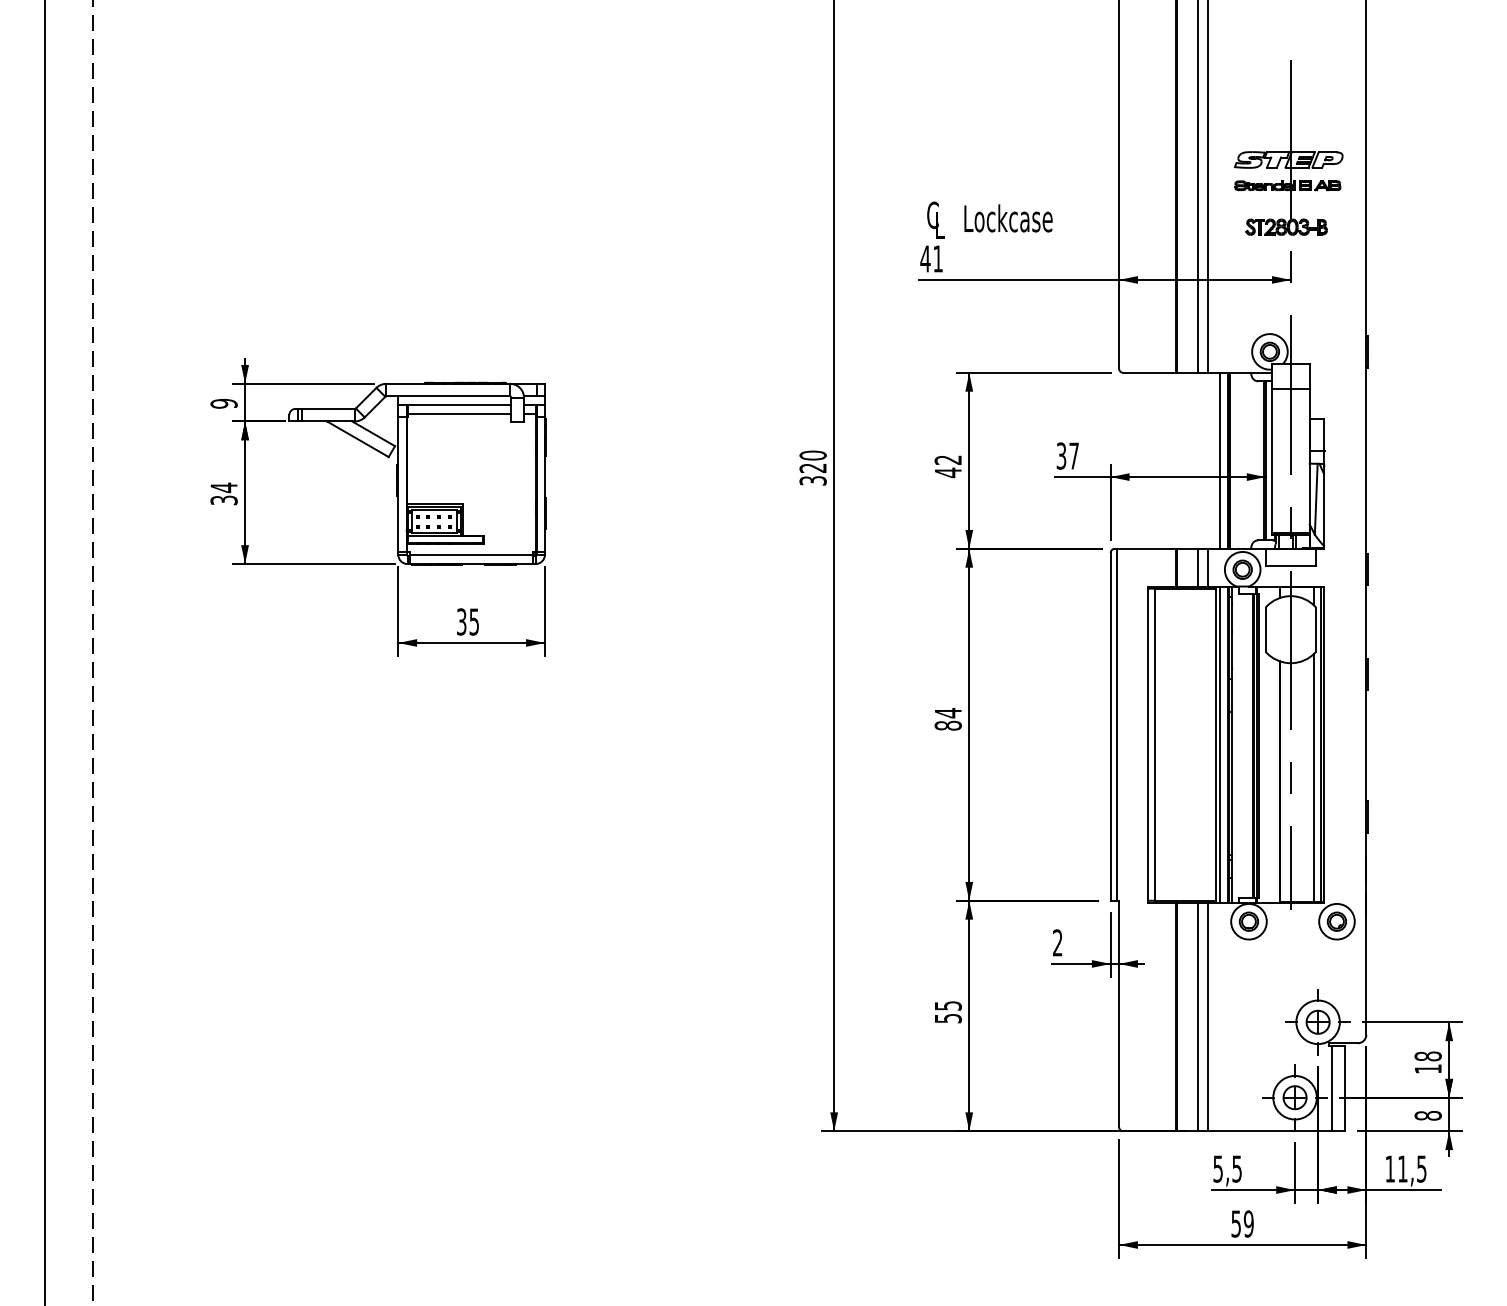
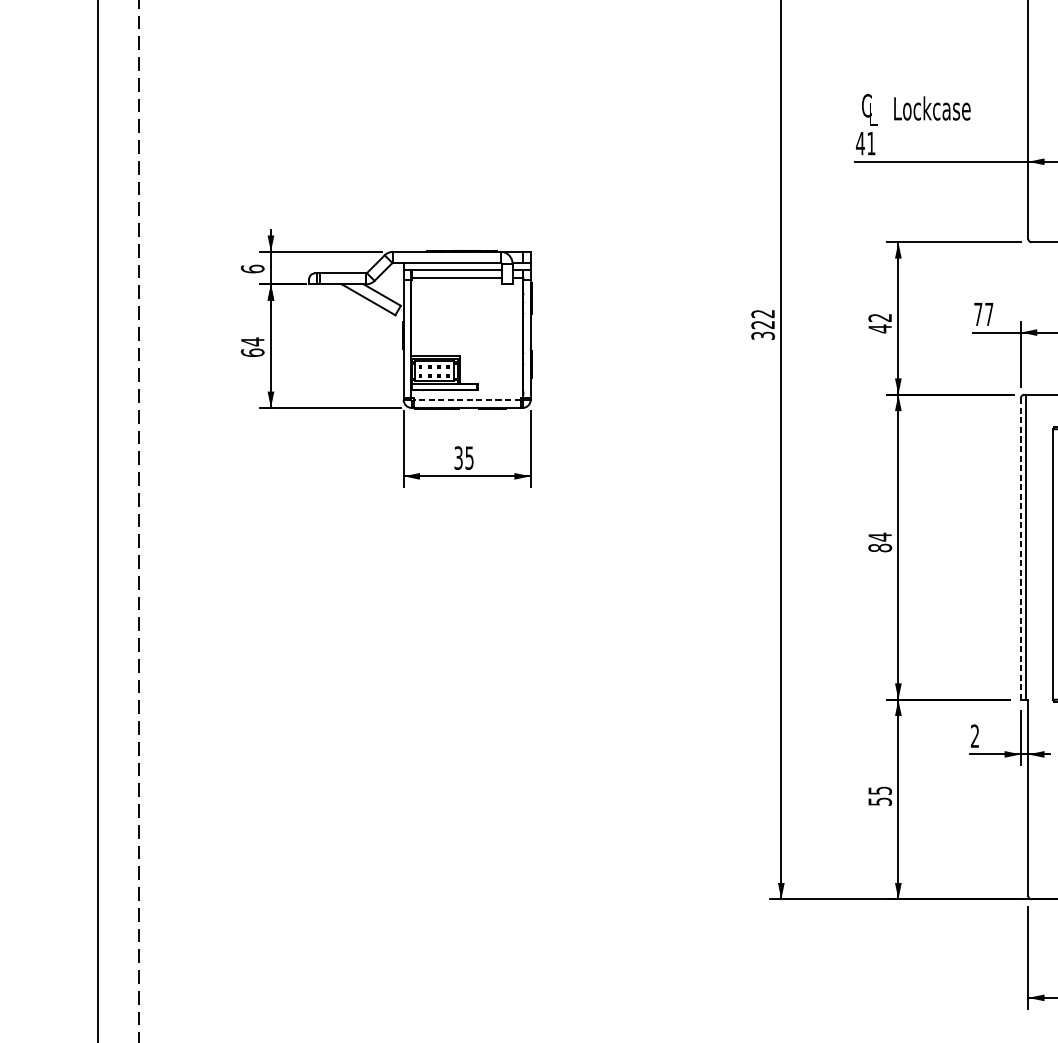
text: (223, 403) -> (252, 268), 9 -> 6
text: (812, 455) -> (762, 313), 320 -> 322
text: (1061, 455) -> (978, 313), 37 -> 77
text: (223, 500) -> (252, 352), 34 -> 64
line: (471, 554) -> (467, 399), solid -> dashed
line: (1110, 726) -> (1020, 548), solid -> dashed

